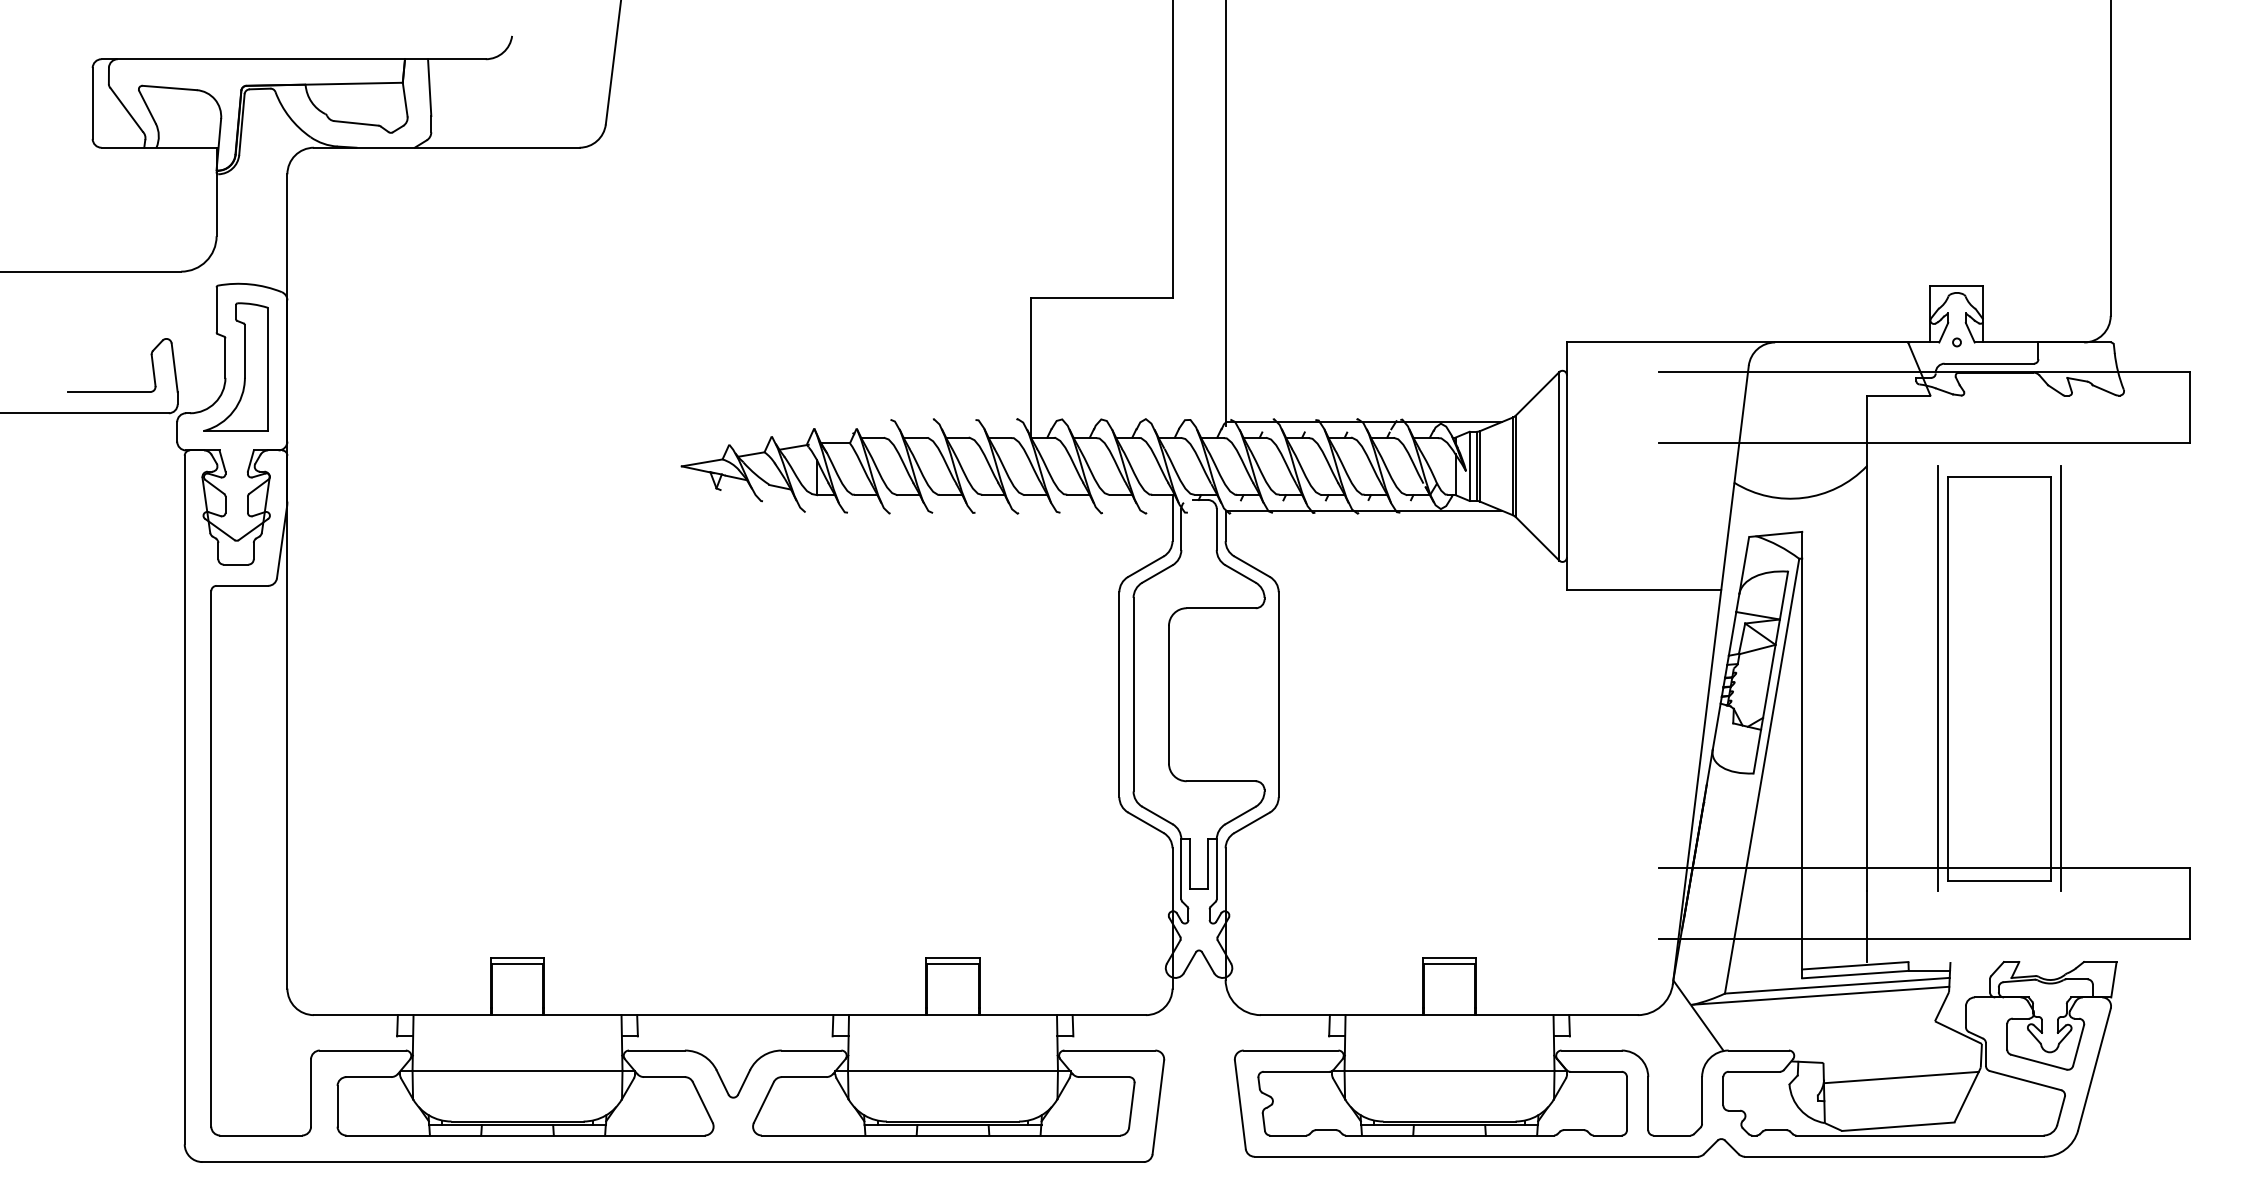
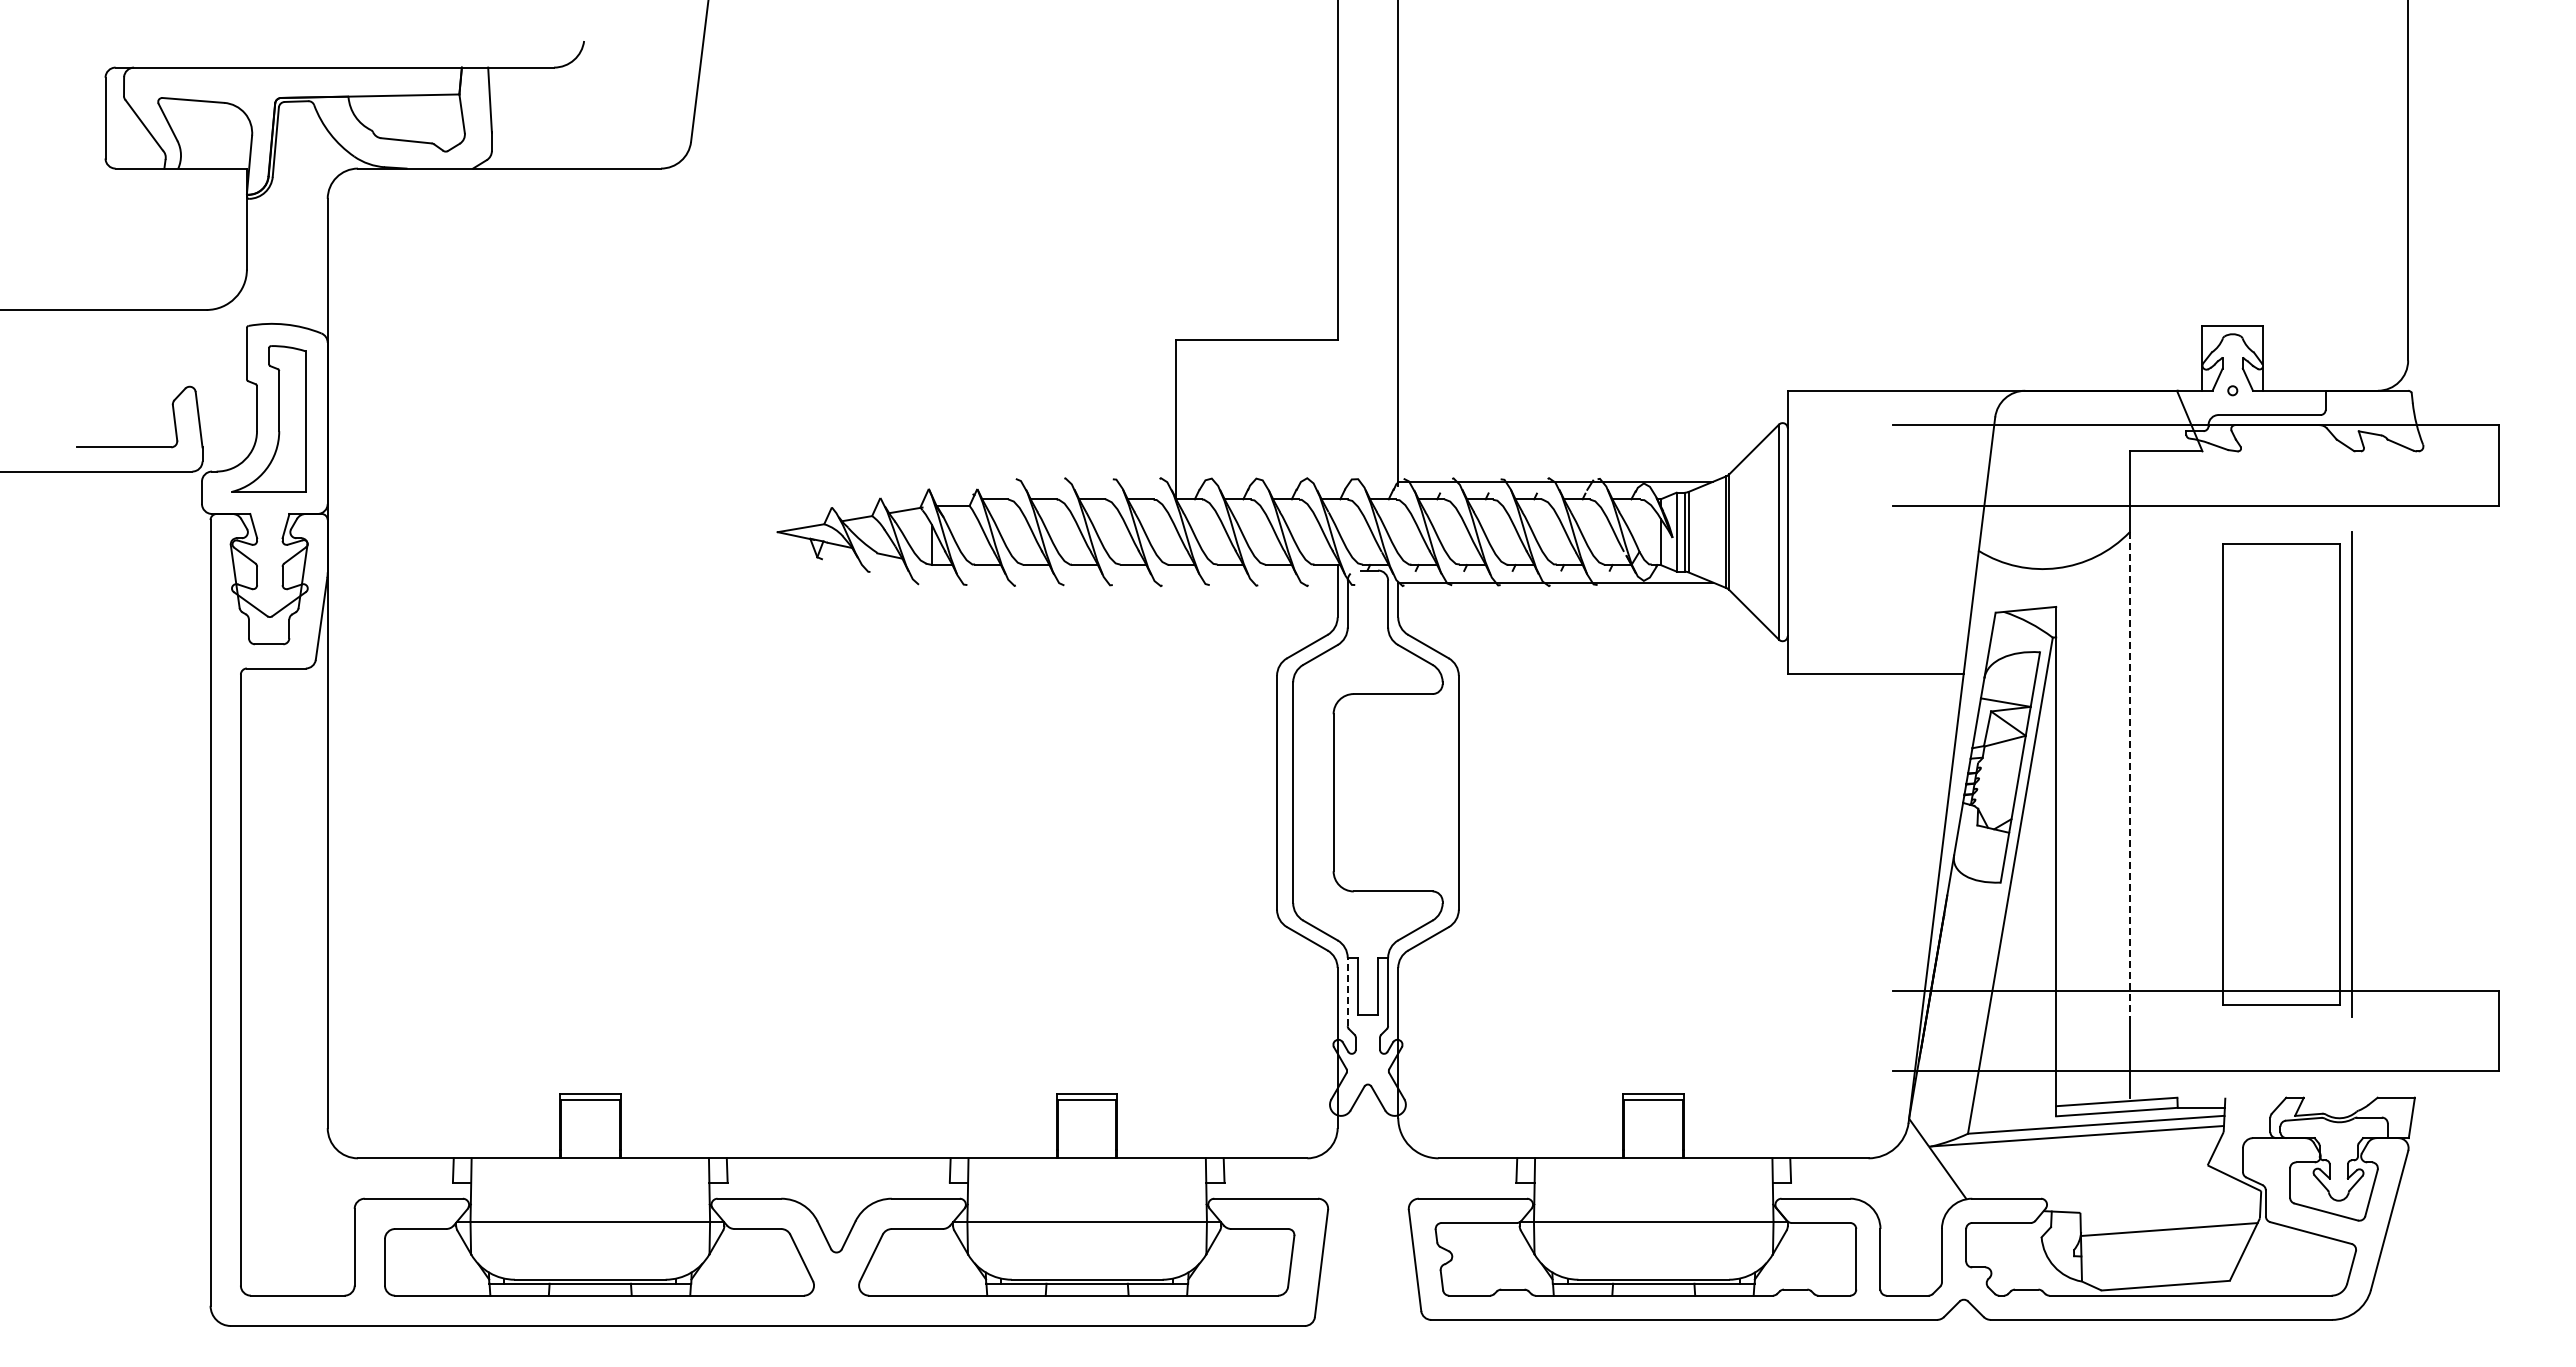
line: (1937, 678) -> (2210, 774), removed
line: (1866, 679) -> (2129, 775), solid -> dashed
line: (1181, 868) -> (1347, 991), solid -> dashed

